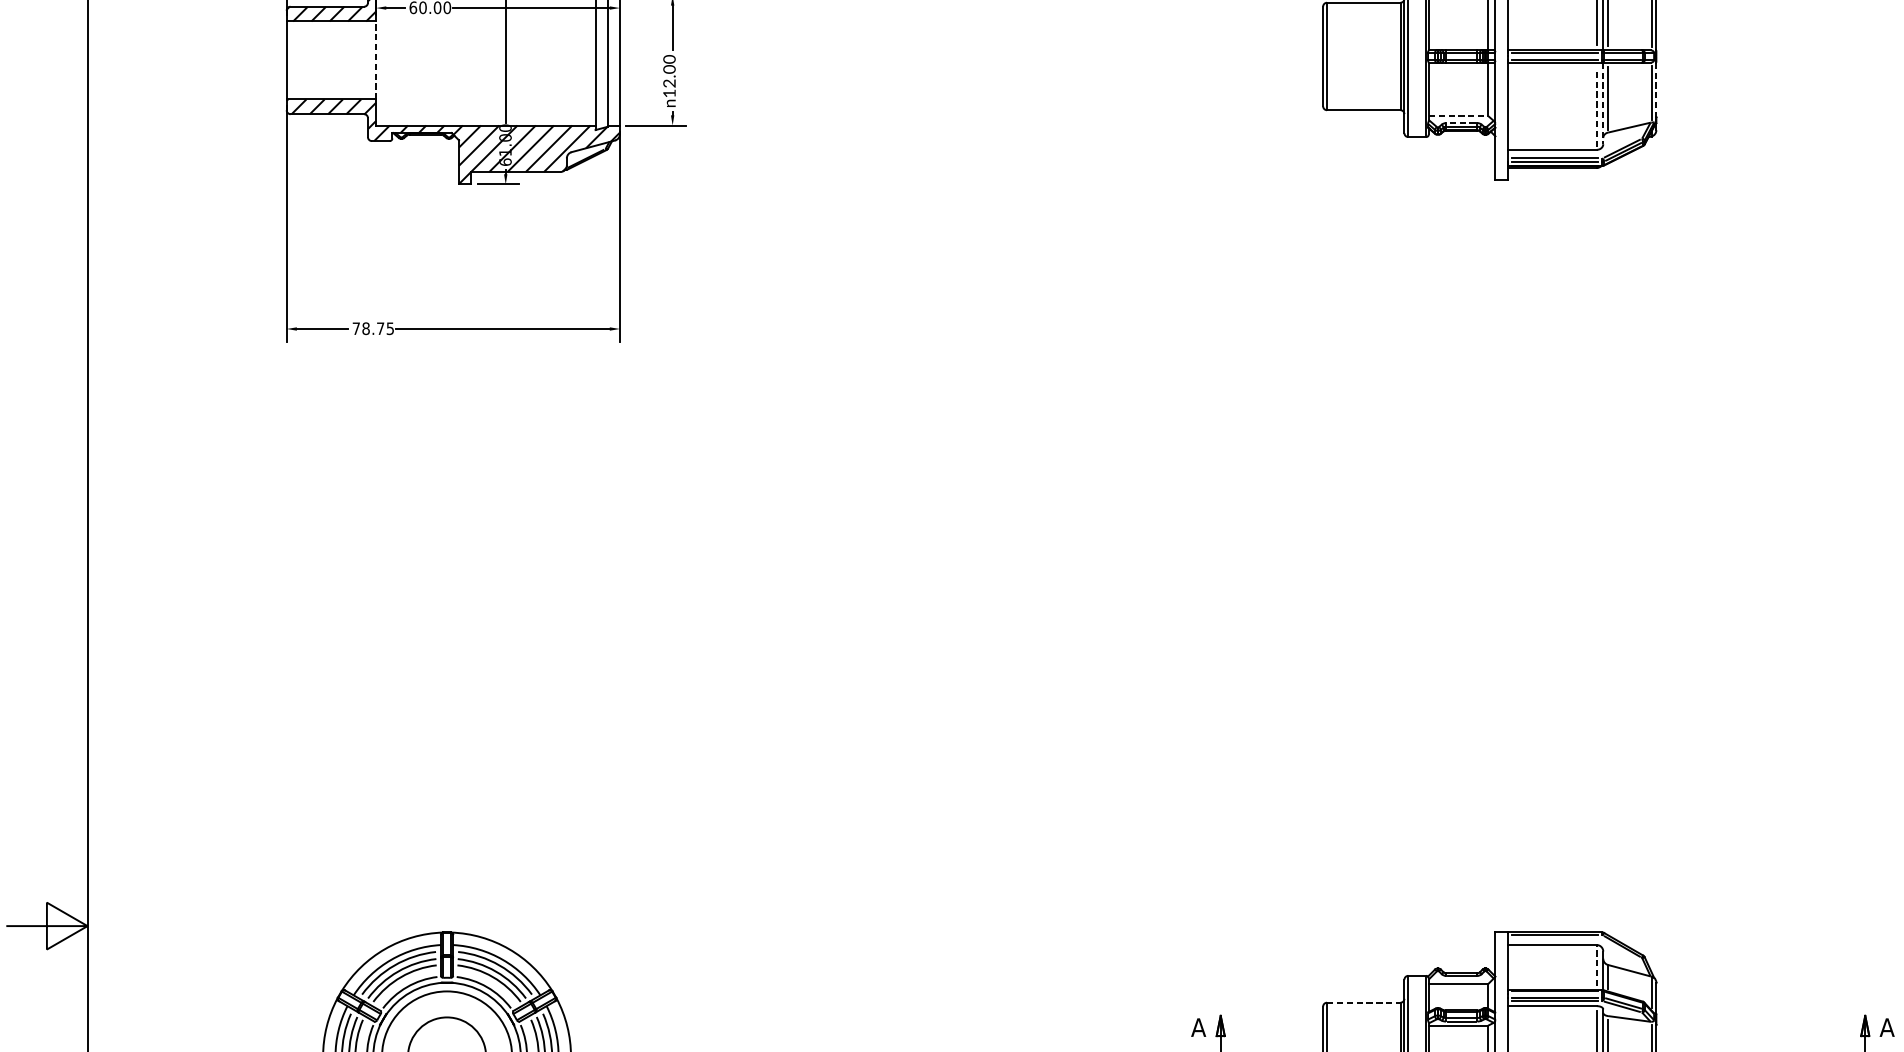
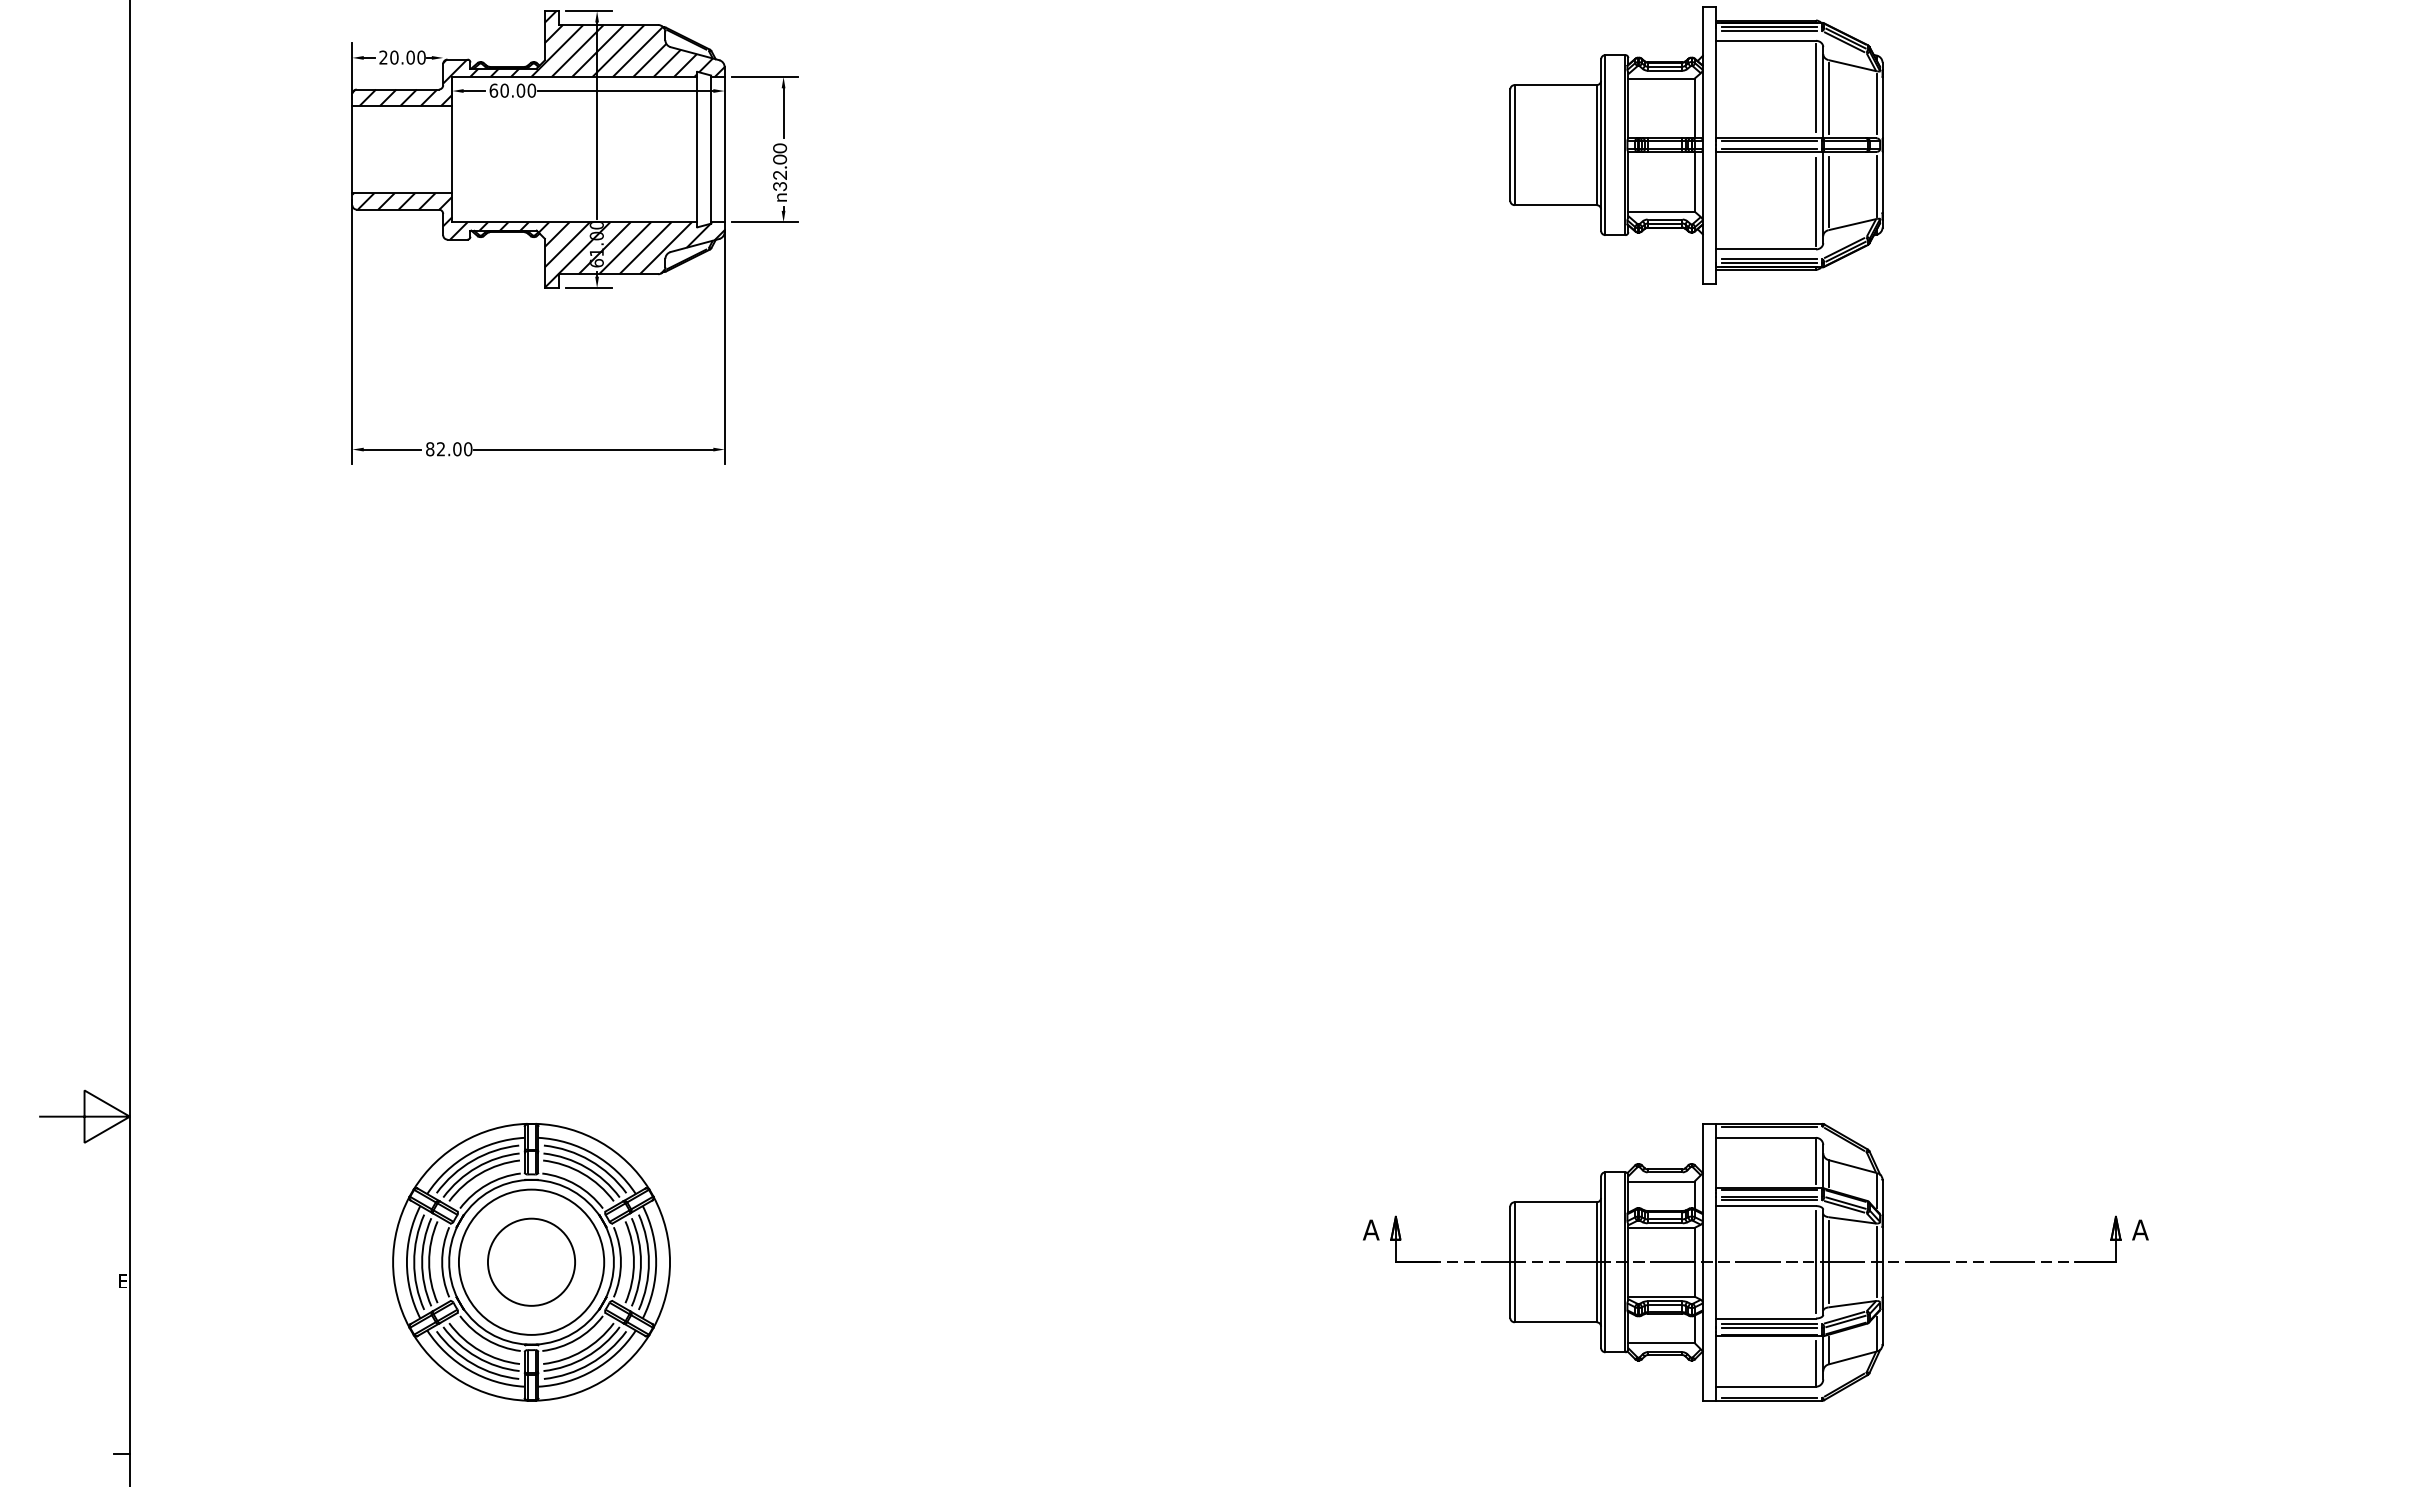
line: (376, 60) -> (452, 149), dashed -> solid
line: (1656, 90) -> (1882, 183), dashed -> solid
text: (669, 93) -> (780, 186), 12.00 -> 32.00
line: (1603, 103) -> (1823, 197), dashed -> solid
line: (1596, 106) -> (1815, 201), dashed -> solid
line: (1458, 115) -> (1661, 211), dashed -> solid
line: (1462, 123) -> (1665, 219), dashed -> solid
text: (373, 328) -> (449, 449), 78.75 -> 82.00
line: (1596, 966) -> (1815, 1161), dashed -> solid
line: (1364, 1002) -> (1556, 1202), dashed -> solid

